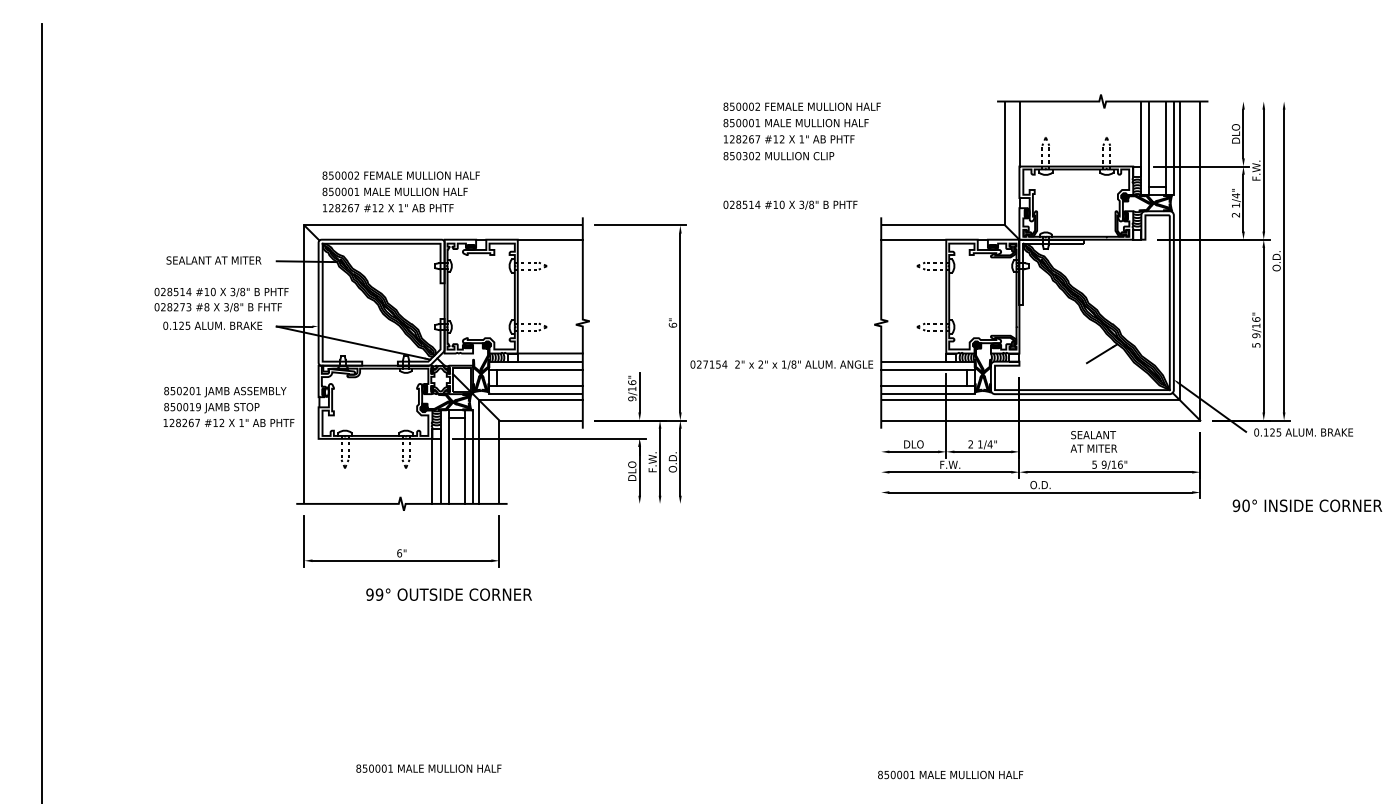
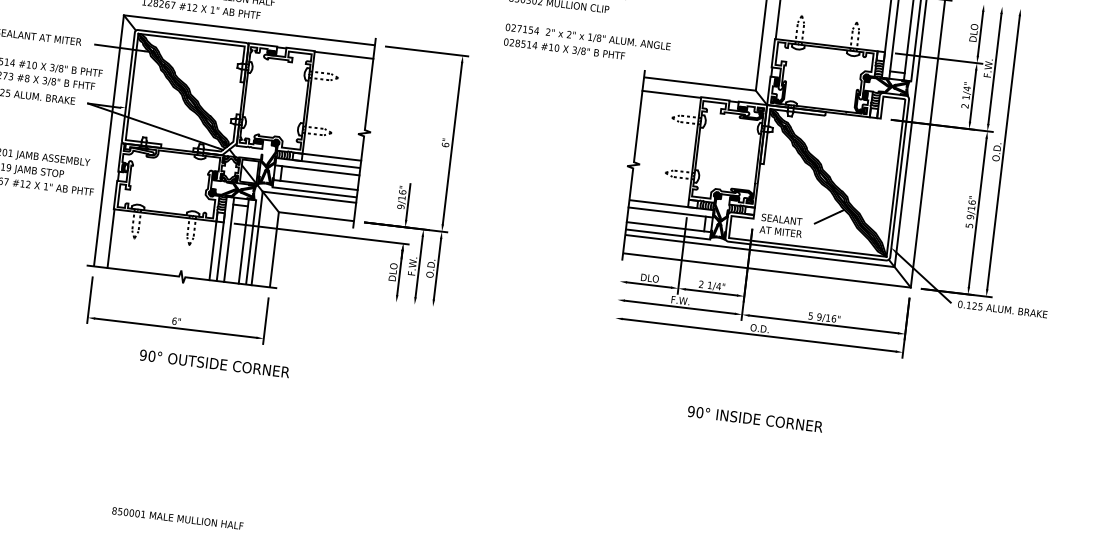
text: (781, 364) -> (587, 36), moved
text: (1093, 441) -> (781, 225), moved
line: (319, 470) -> (111, 237), added
text: (1307, 505) -> (755, 418), moved
text: (379, 594) -> (151, 356), 99° -> 90°

